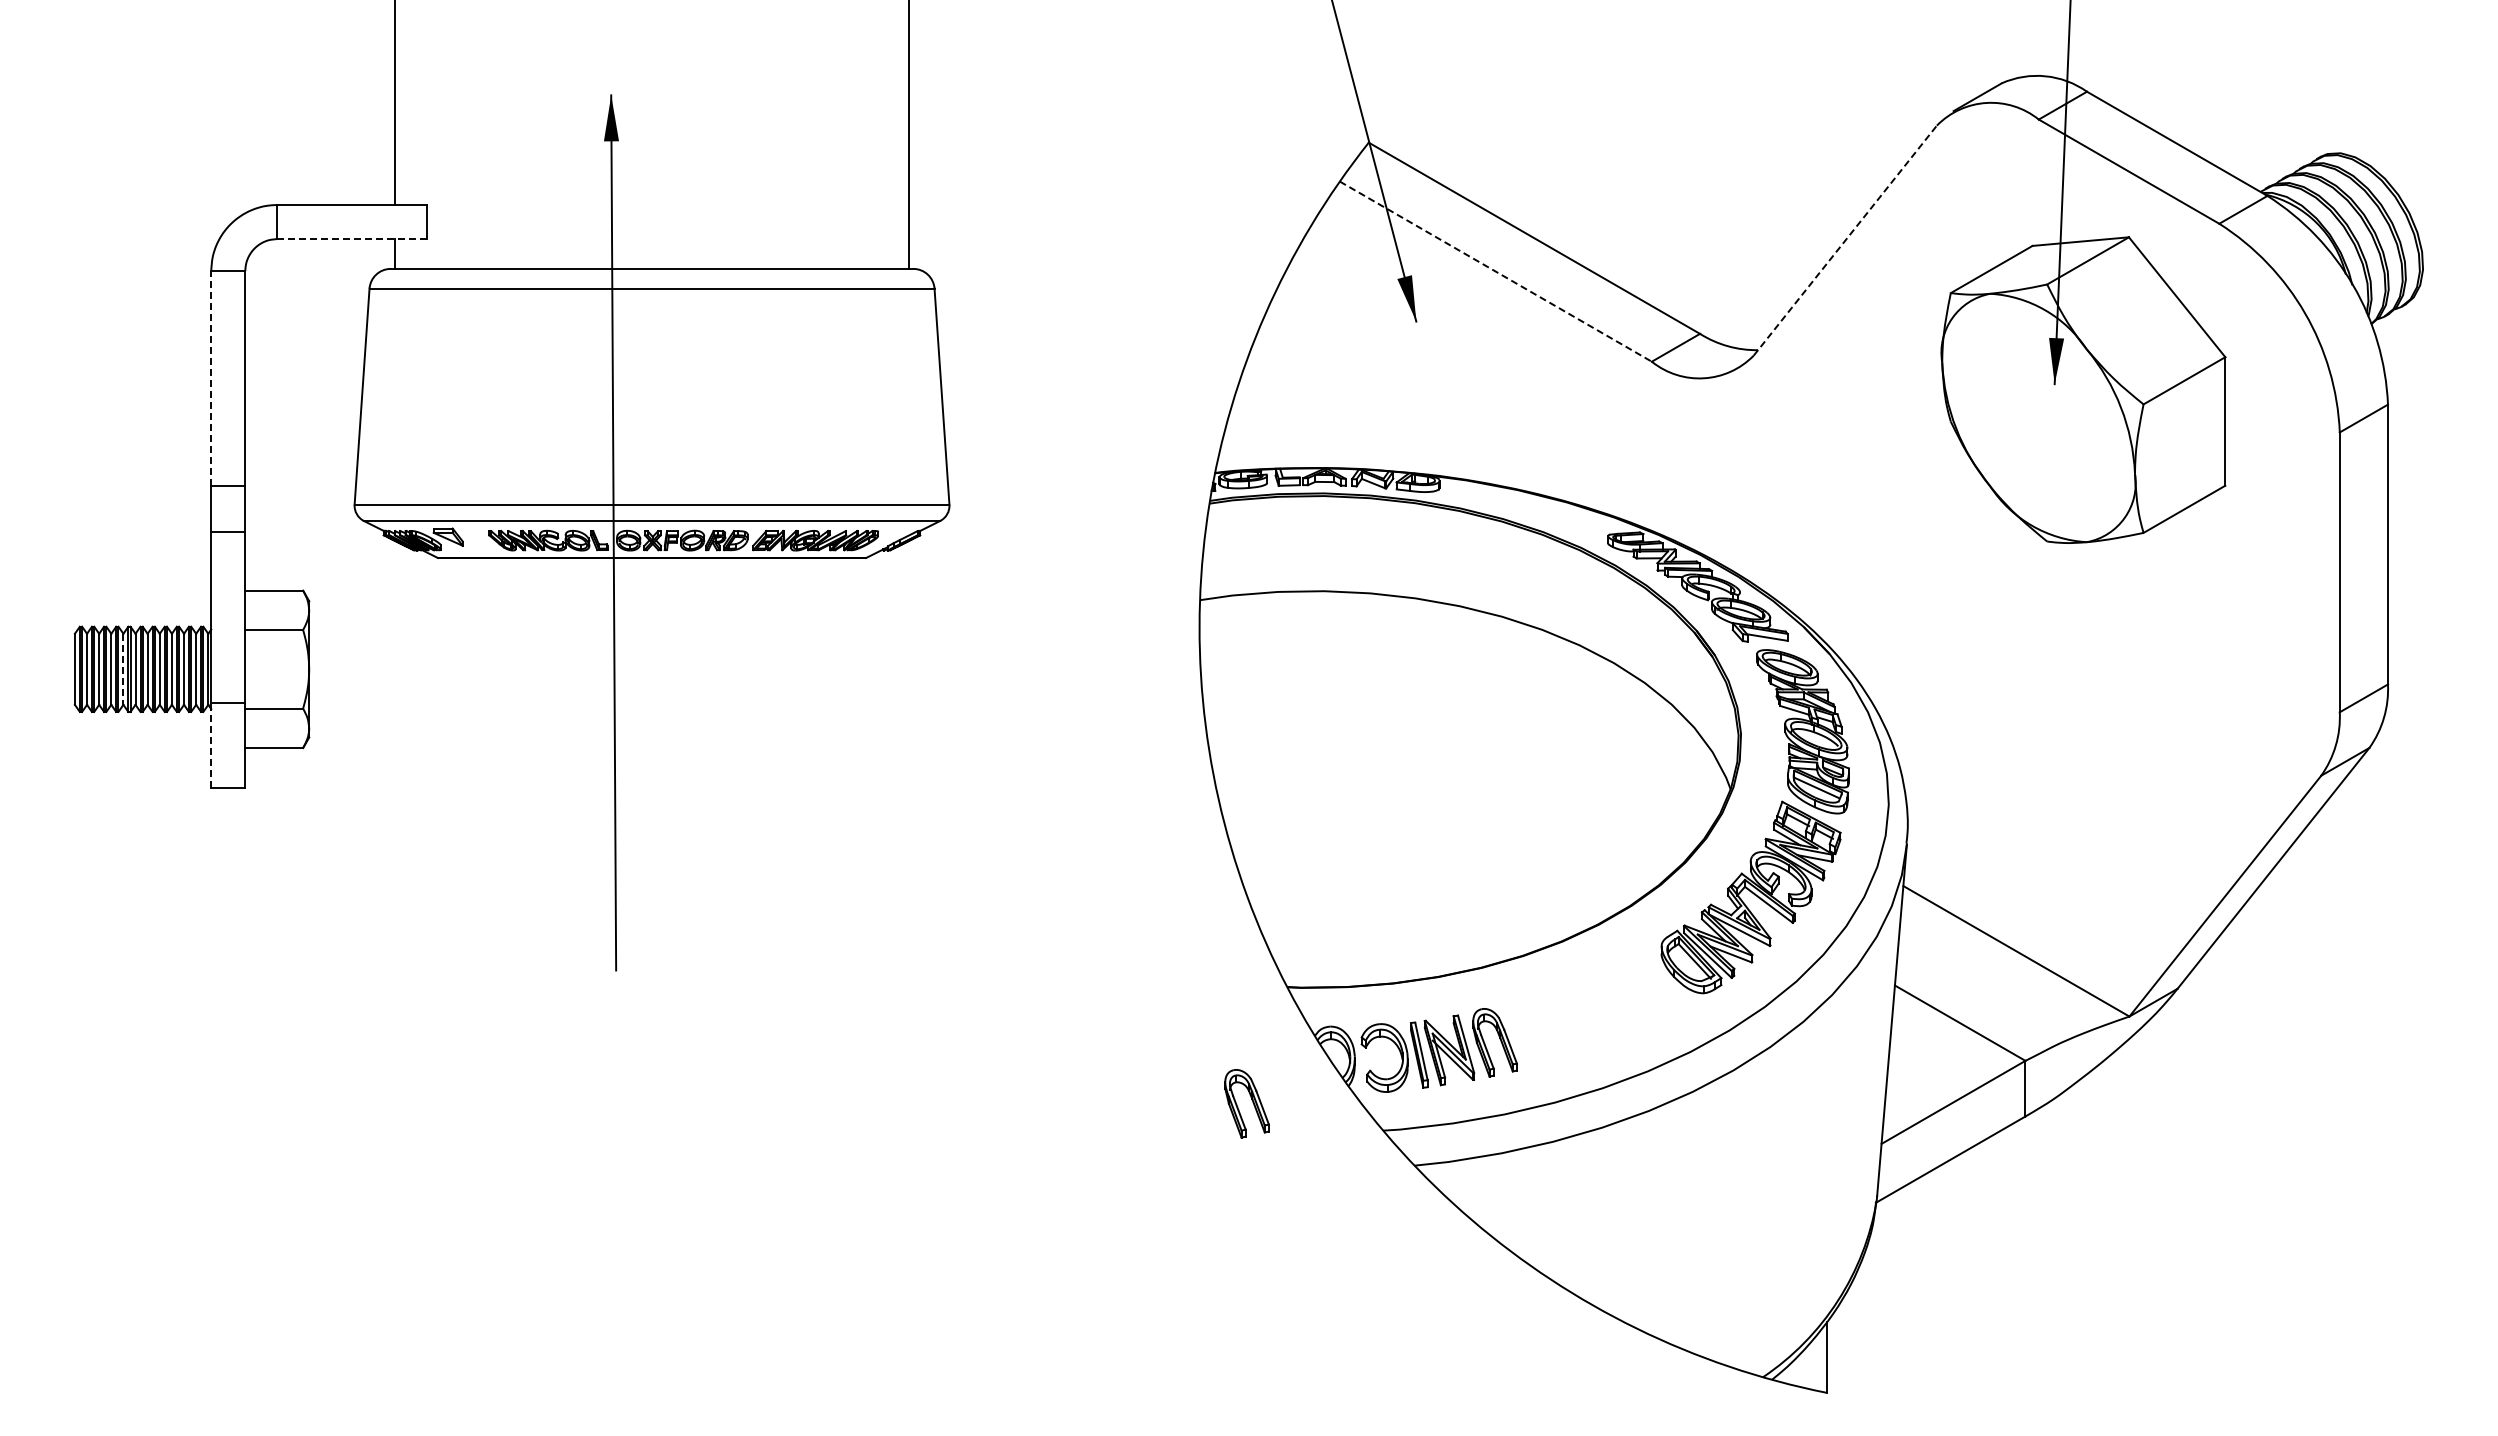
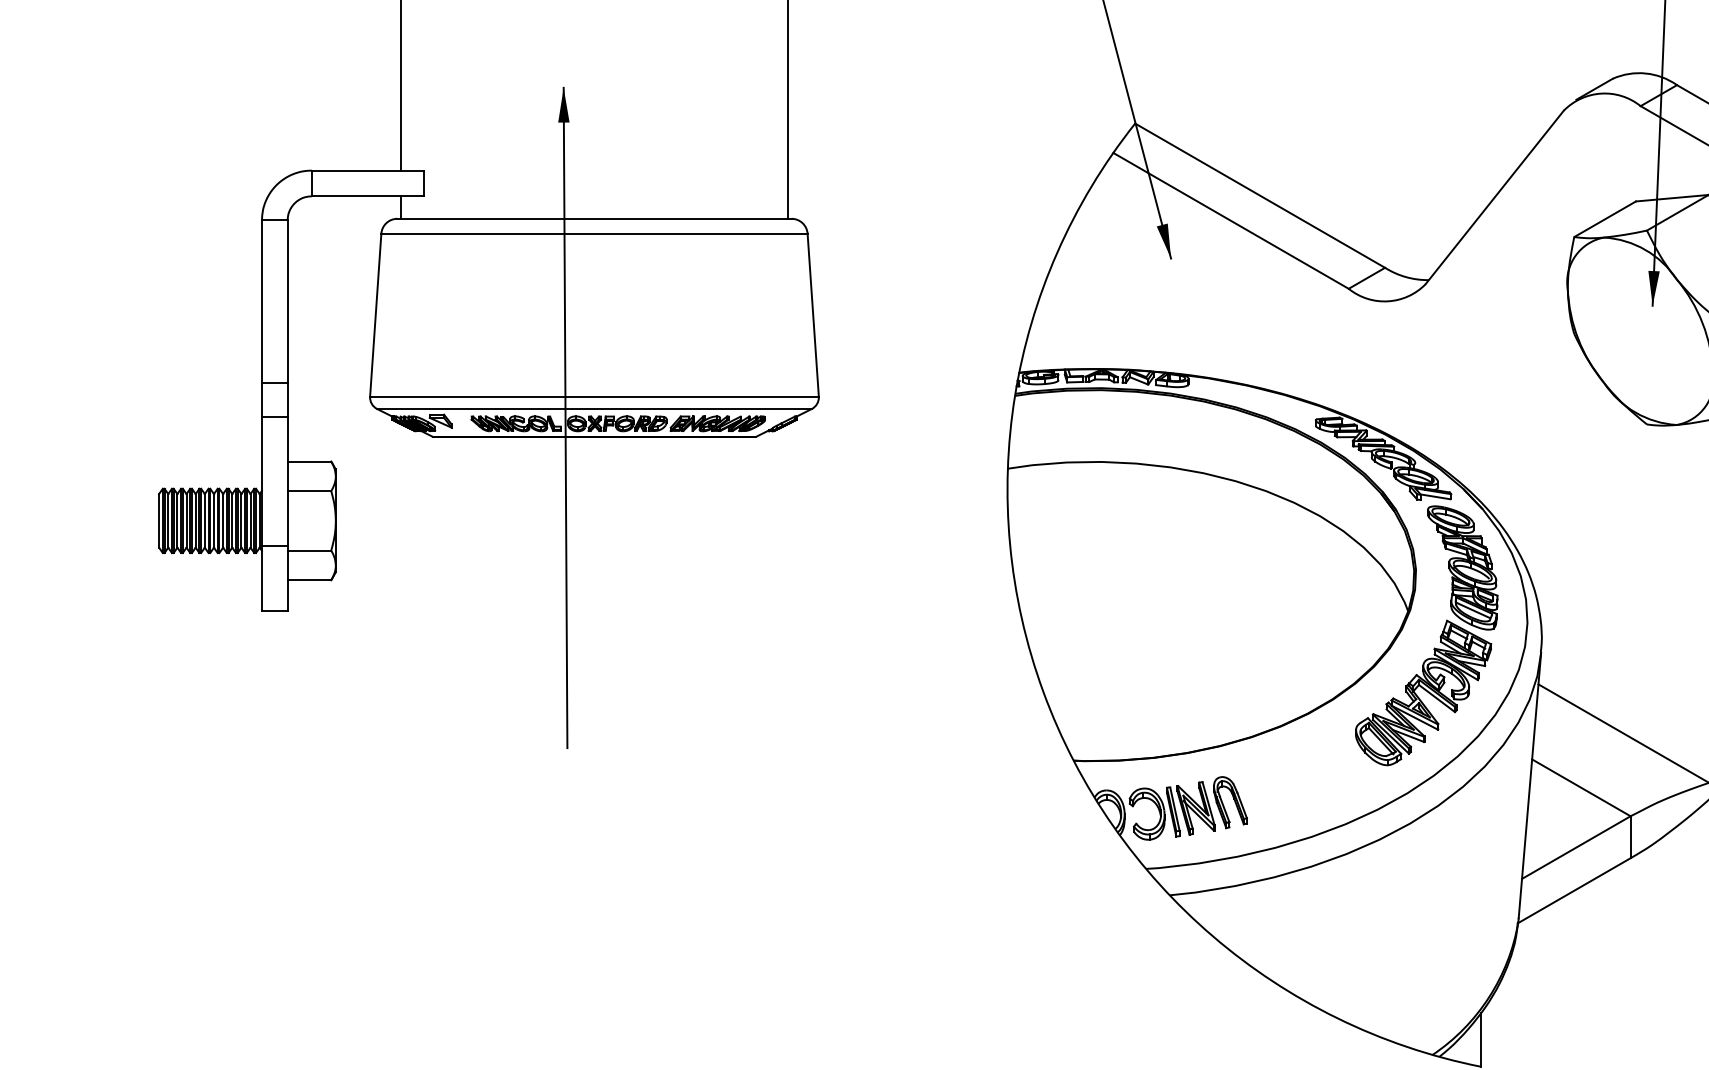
line: (351, 239) -> (367, 196), dashed -> solid
line: (1845, 240) -> (1494, 197), dashed -> solid
line: (1496, 271) -> (1231, 220), dashed -> solid
line: (211, 378) -> (262, 301), dashed -> solid
line: (123, 669) -> (195, 521), dashed -> solid
line: (211, 745) -> (262, 578), dashed -> solid
part: (1246, 1103) -> (1042, 848), removed

